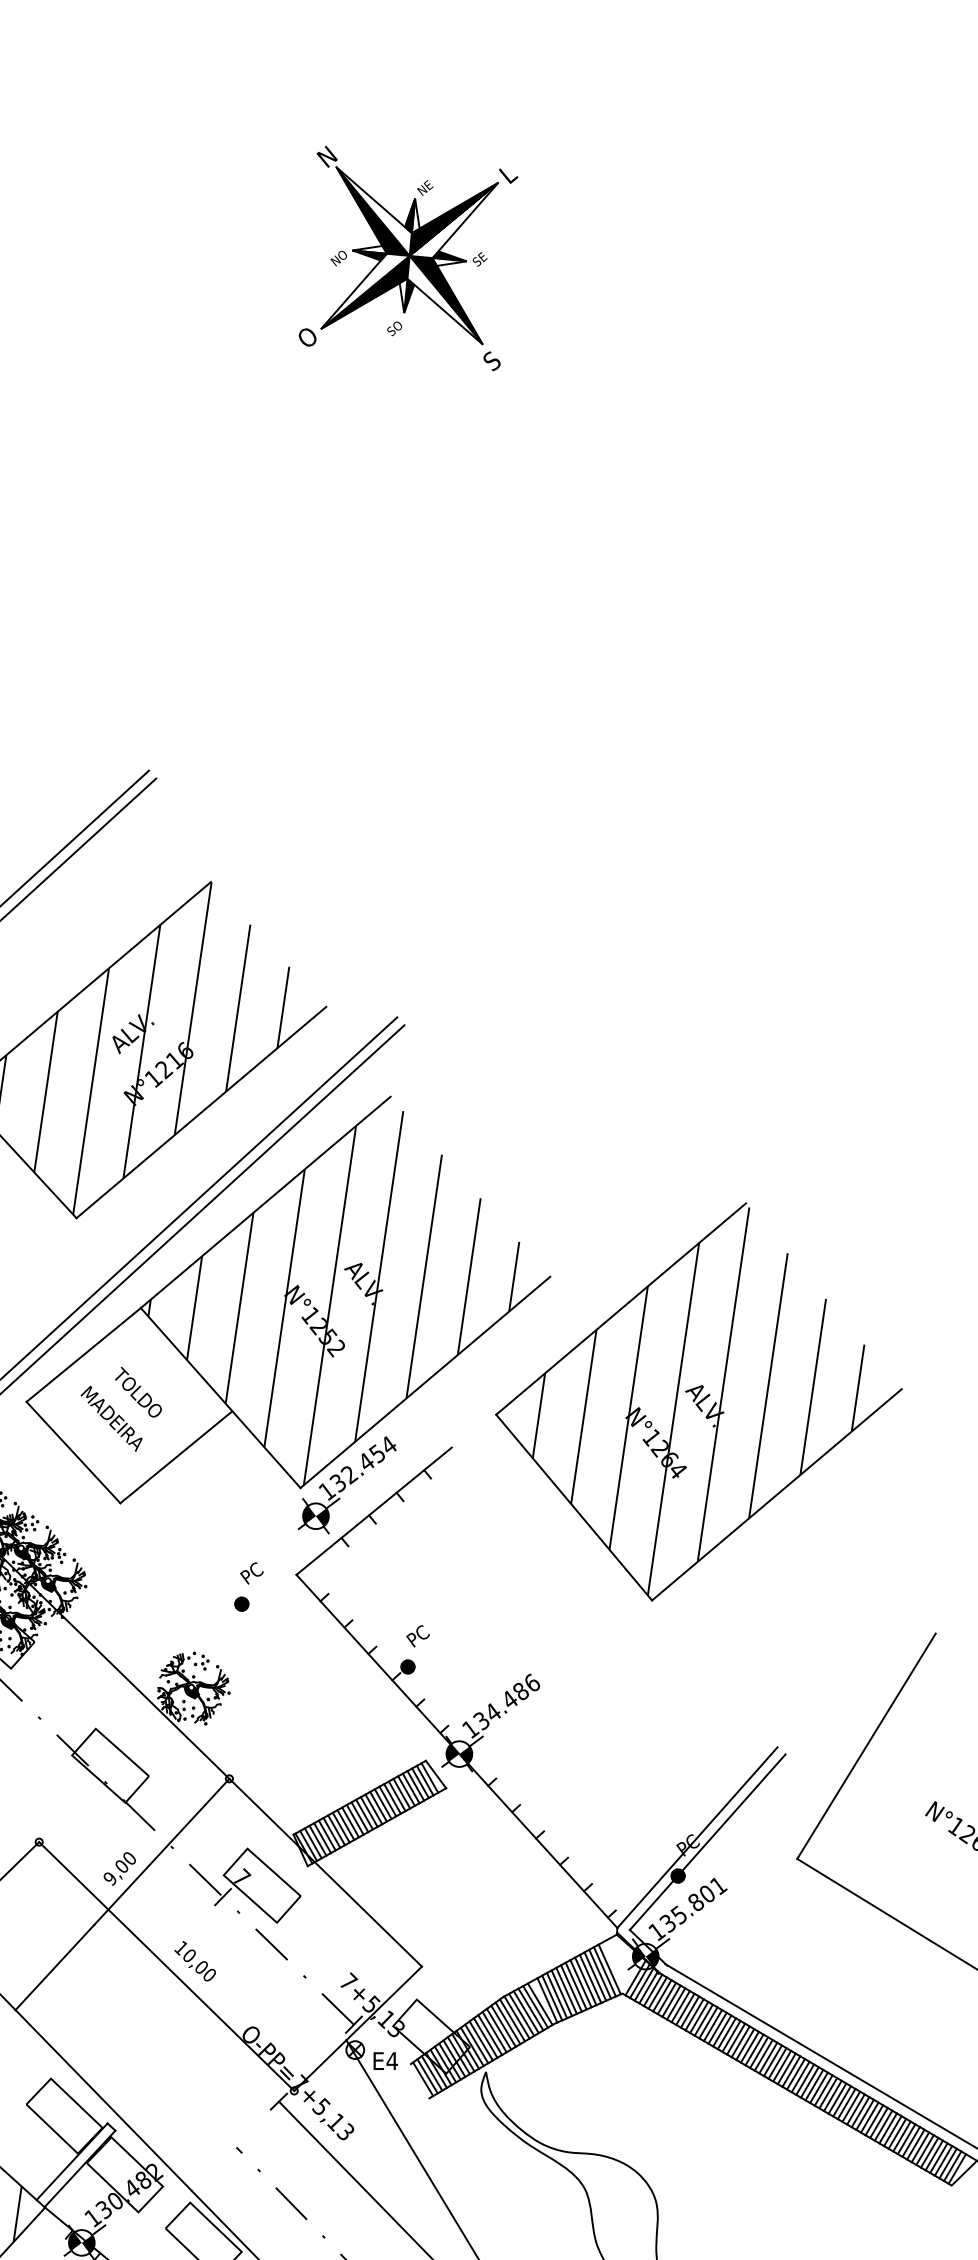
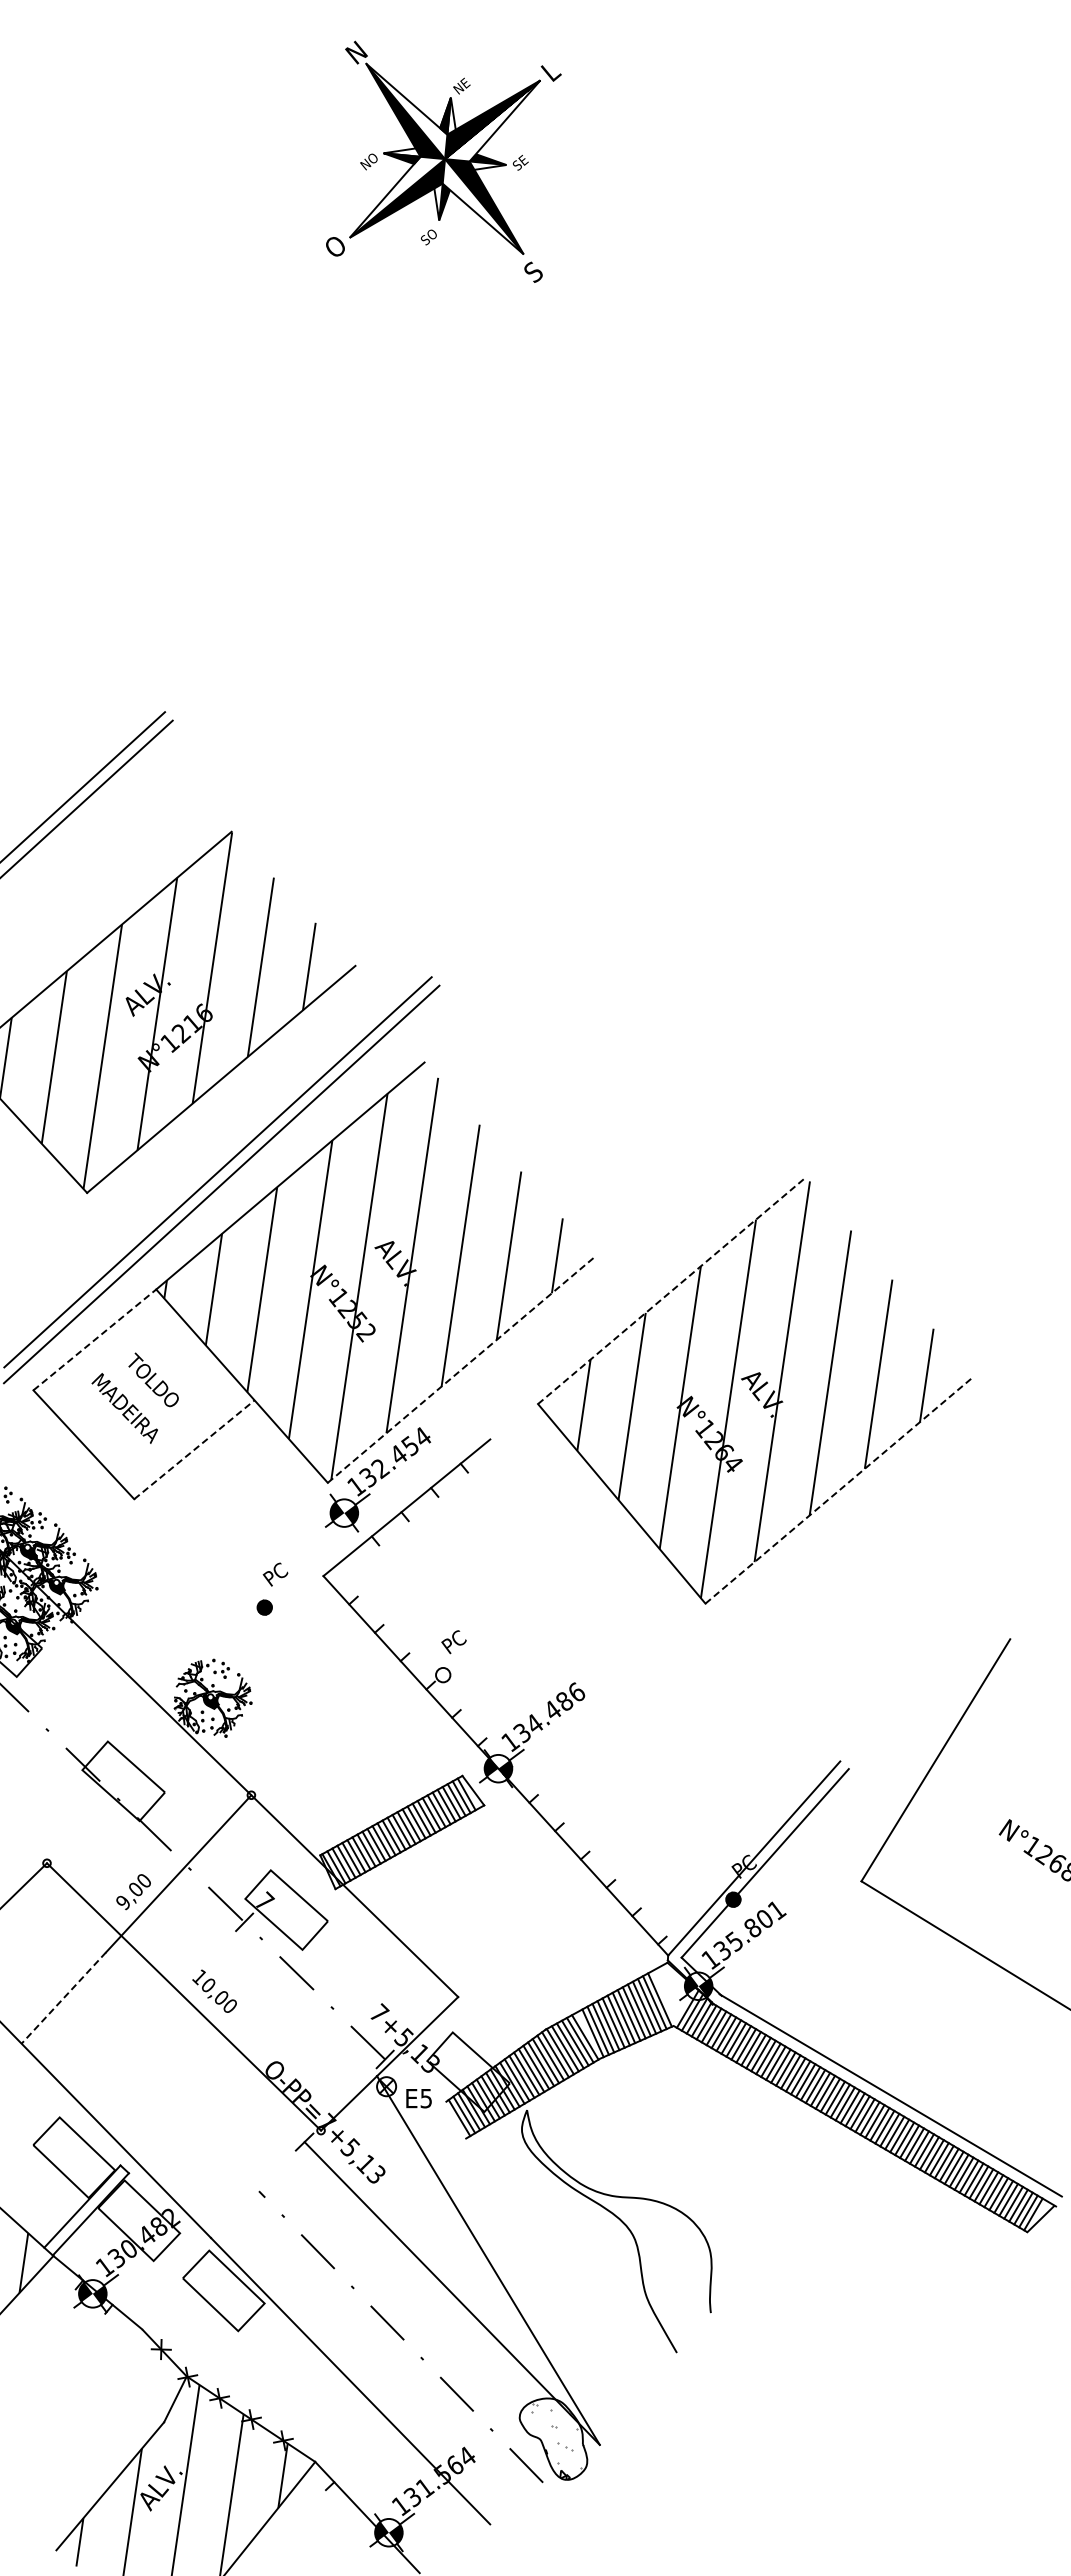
line: (621, 1308) -> (672, 1290), solid -> dashed
line: (84, 1354) -> (95, 1339), solid -> dashed
line: (424, 1382) -> (461, 1369), solid -> dashed
line: (176, 1456) -> (194, 1449), solid -> dashed
line: (776, 1495) -> (839, 1490), solid -> dashed
hatch: (408, 1666) -> (443, 1674), removed
line: (54, 1967) -> (63, 1998), solid -> dashed
text: (392, 2061) -> (426, 2098), E4 -> E5

